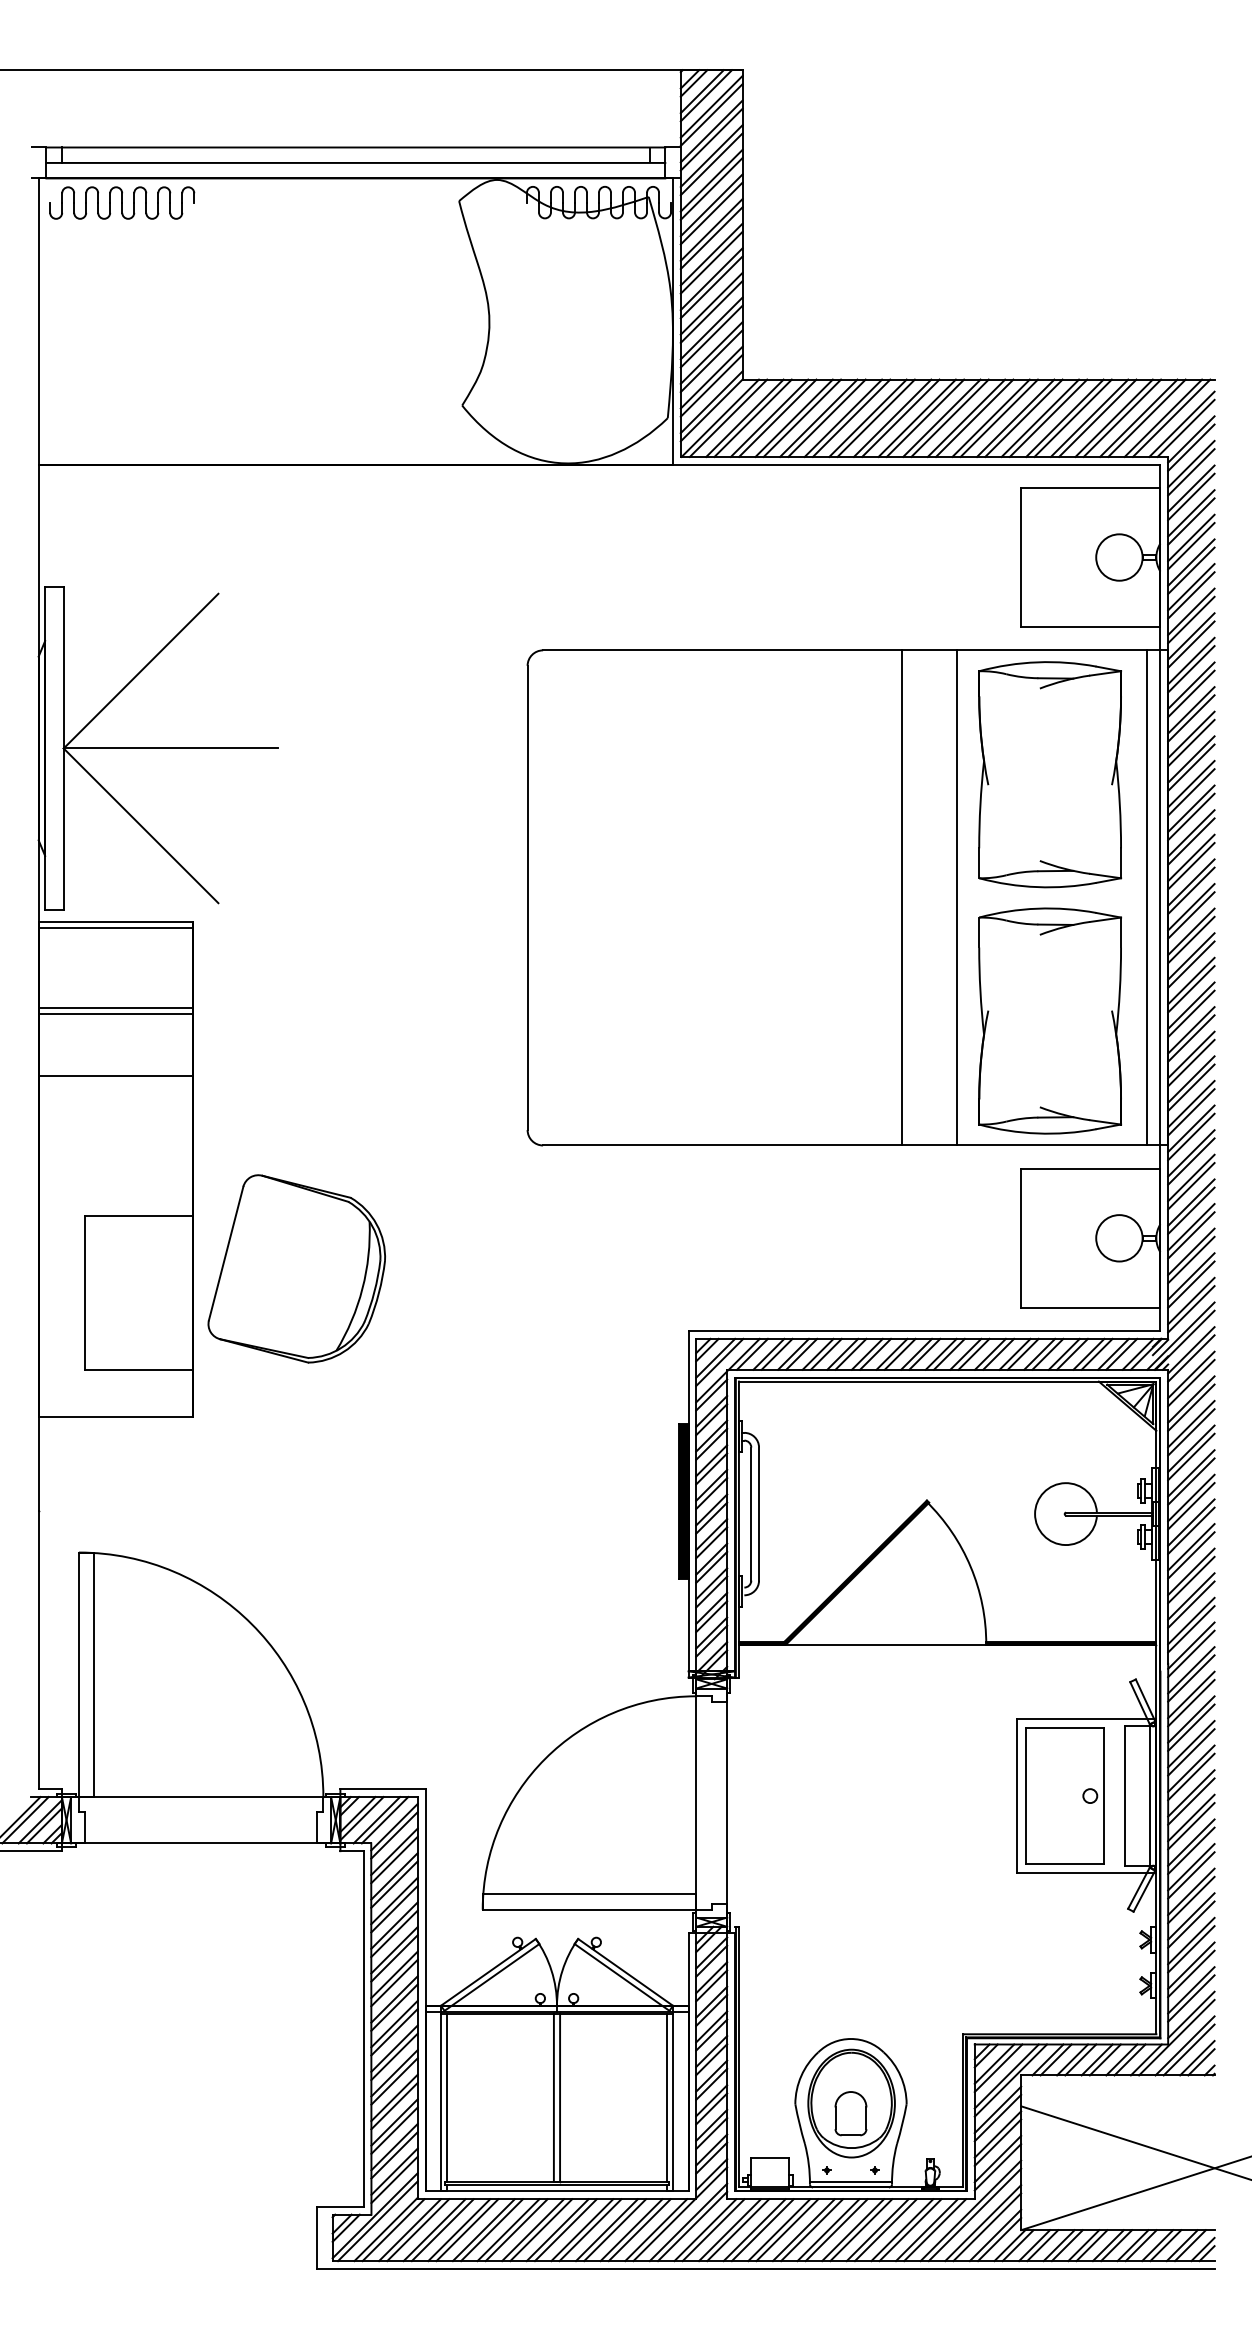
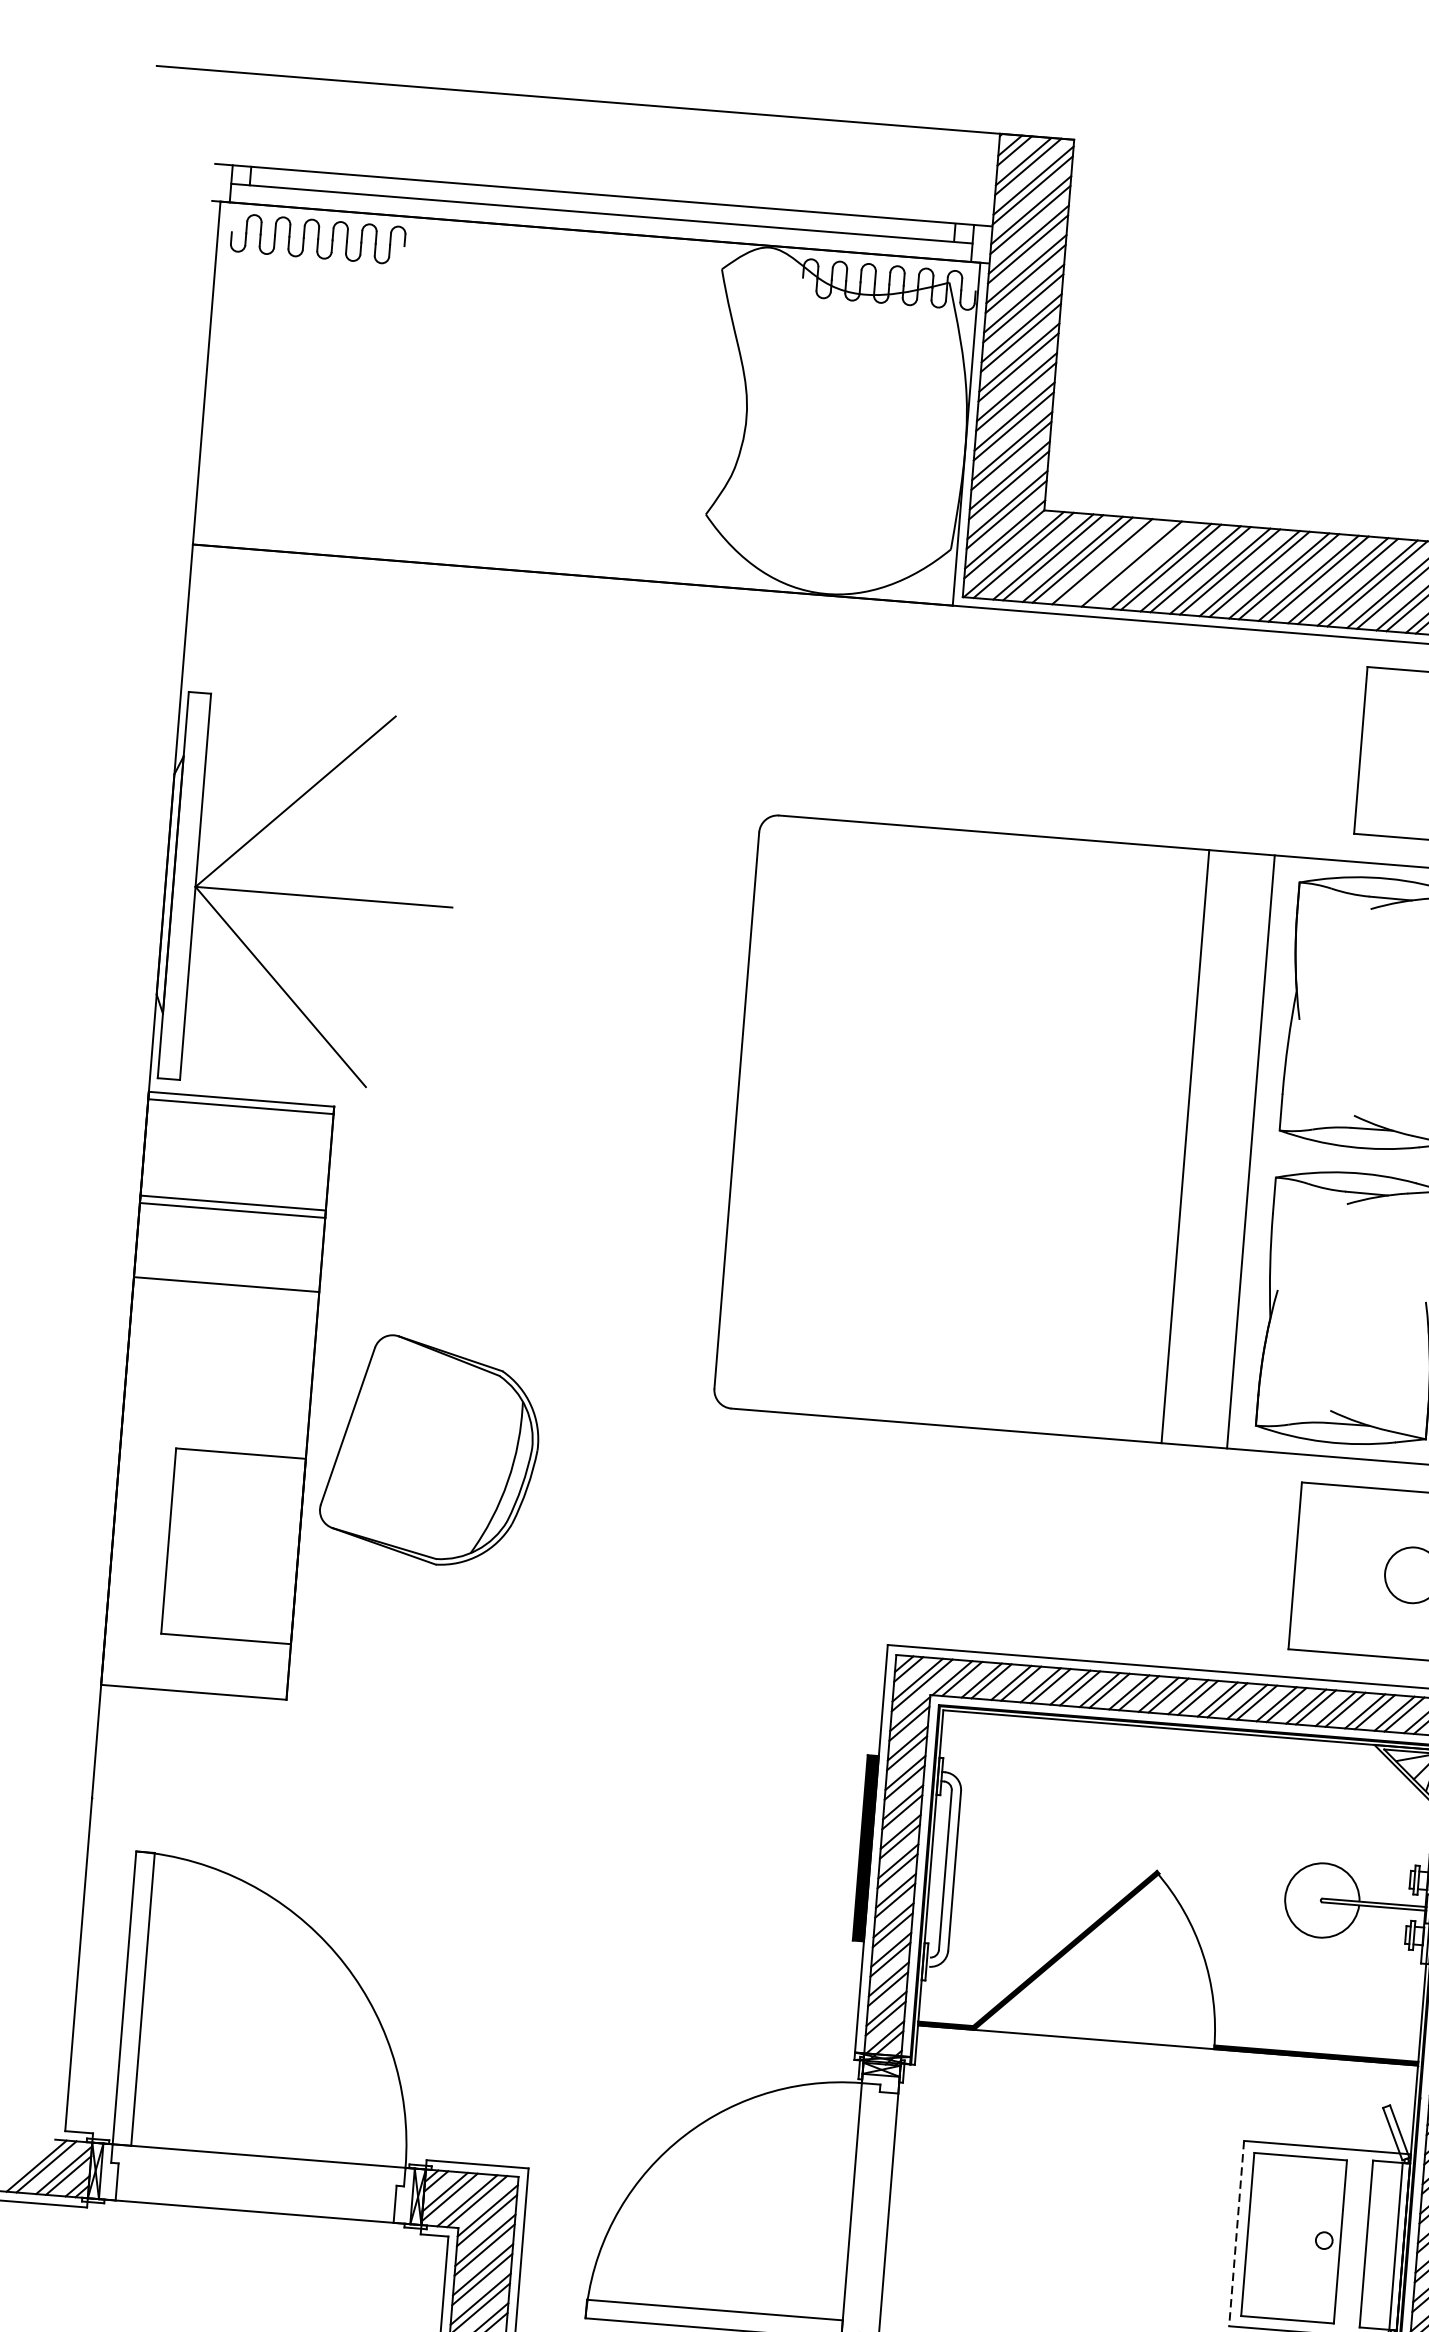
line: (802, 417) -> (1112, 561), removed
line: (826, 417) -> (1141, 563), removed
part: (296, 1268) -> (430, 1450), moved
line: (1017, 1796) -> (1237, 2234), solid -> dashed

